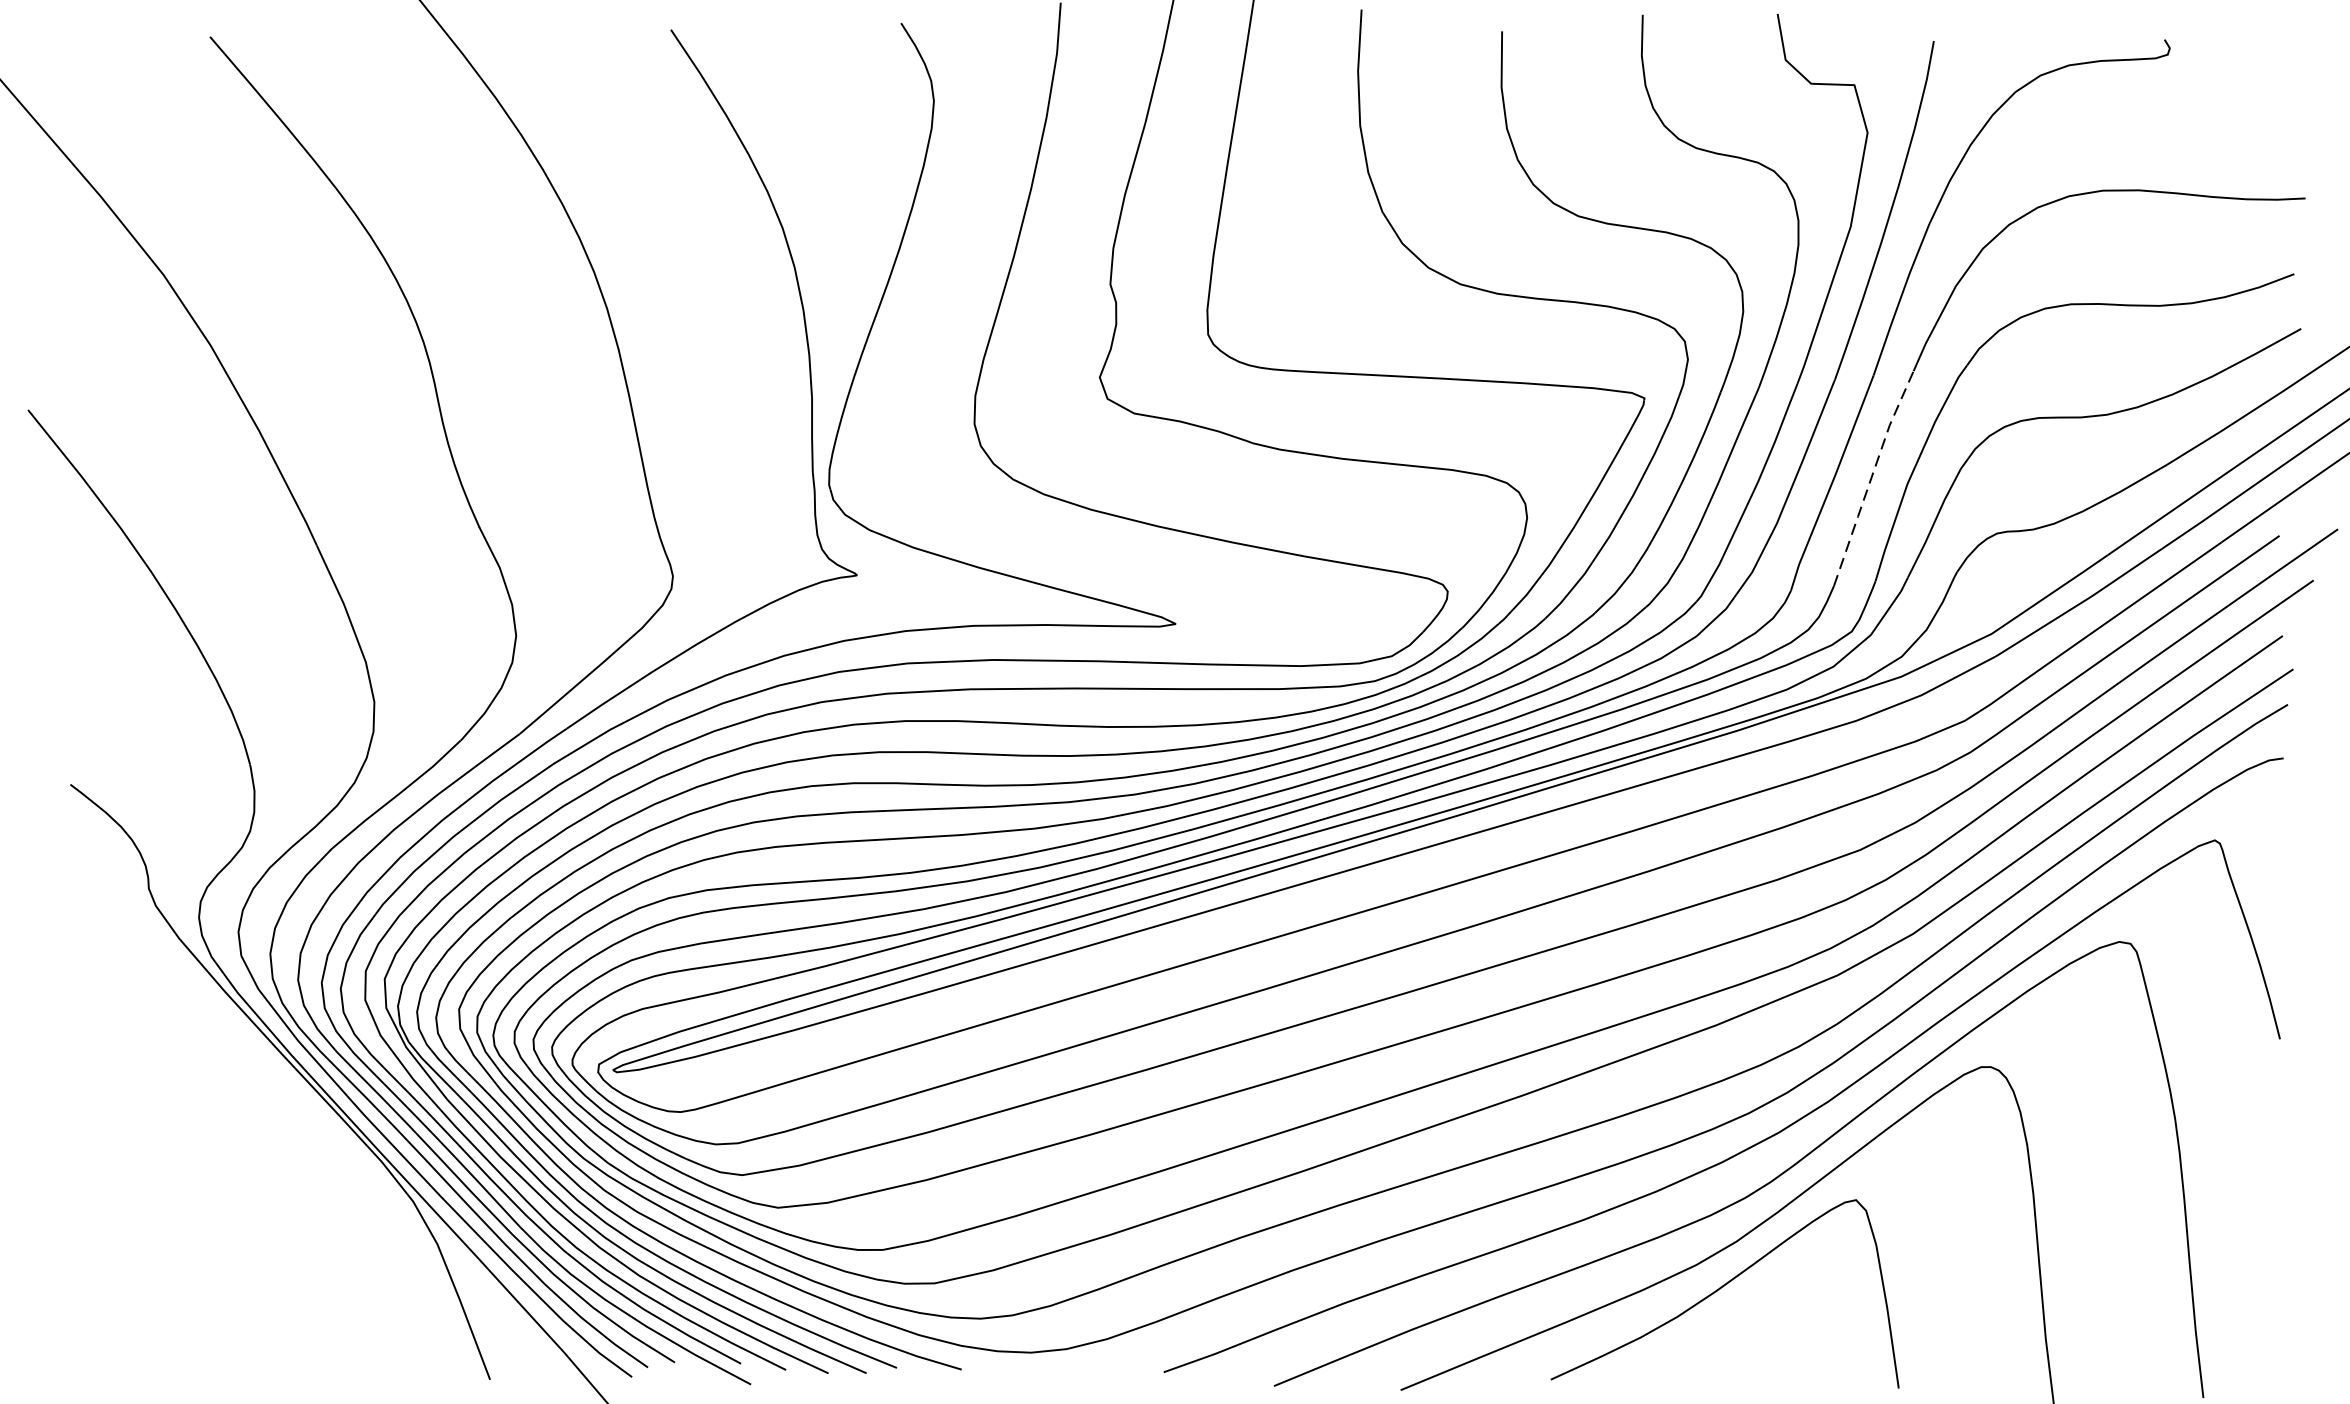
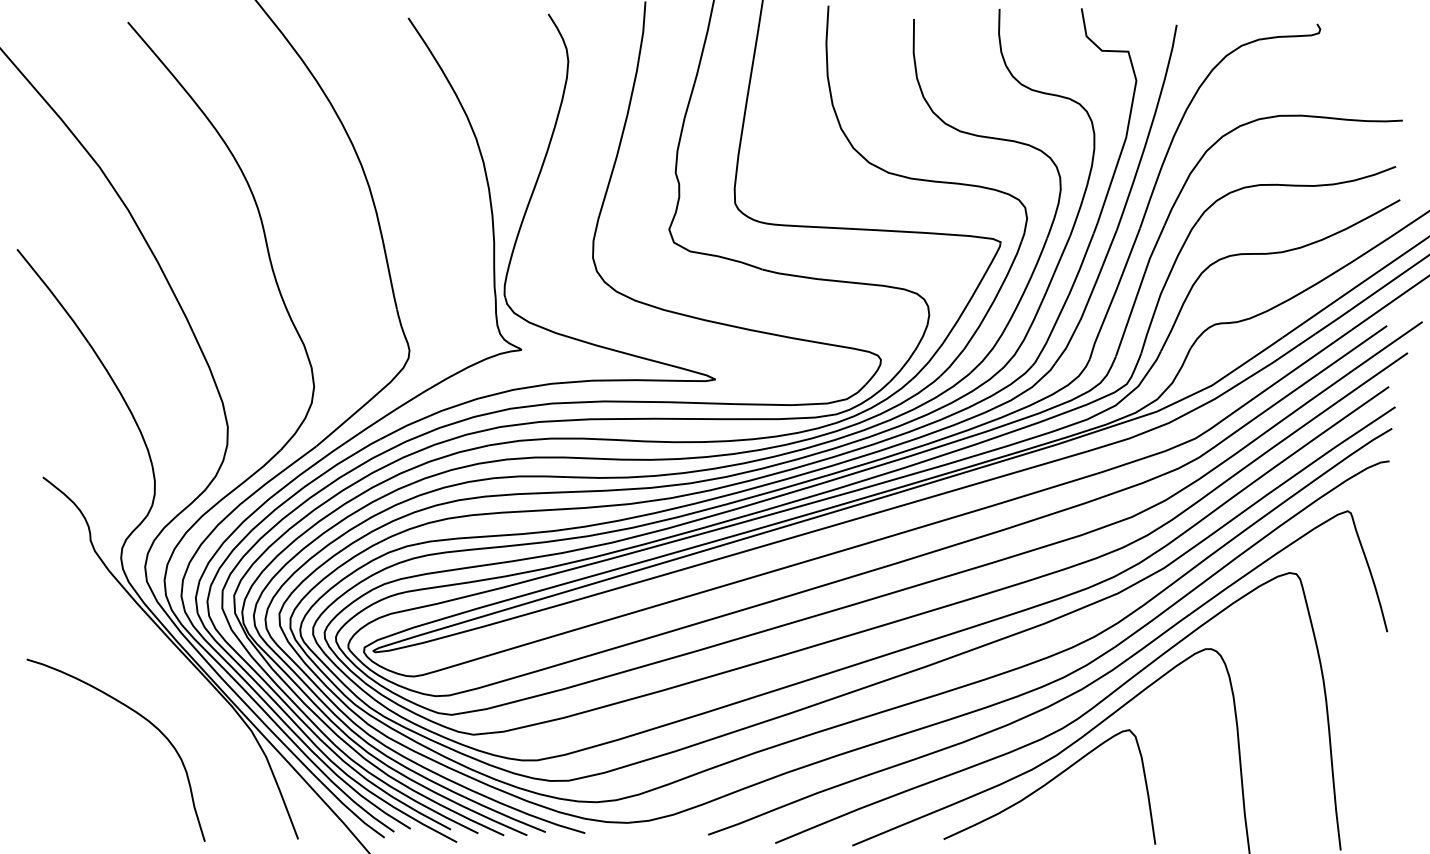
line: (1871, 477) -> (1138, 290), dashed -> solid
curve: (225, 1174) -> (137, 714), added

